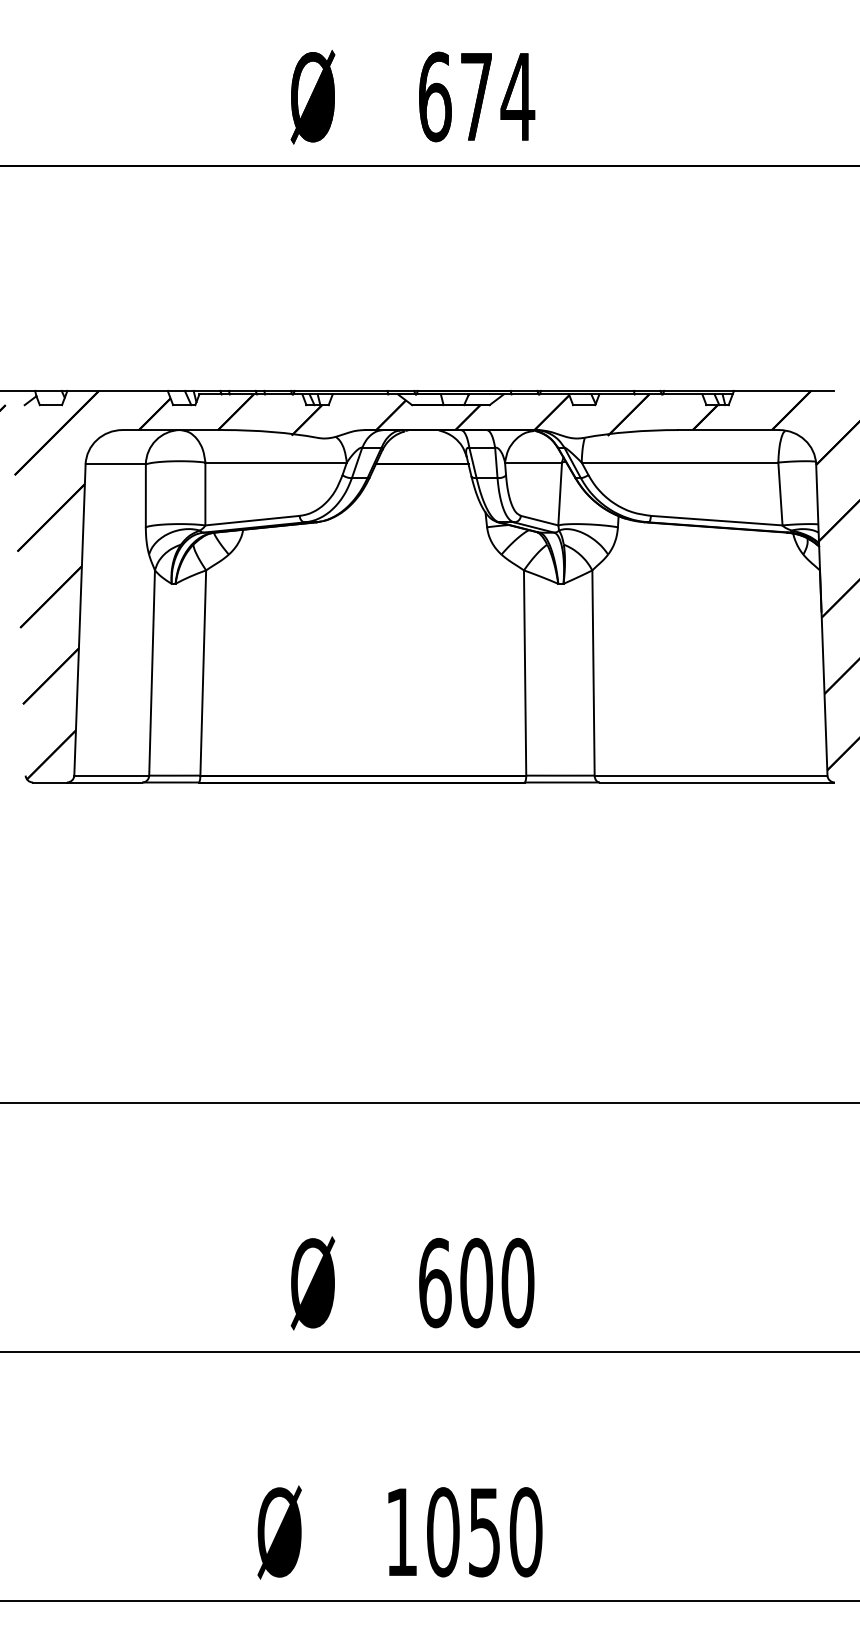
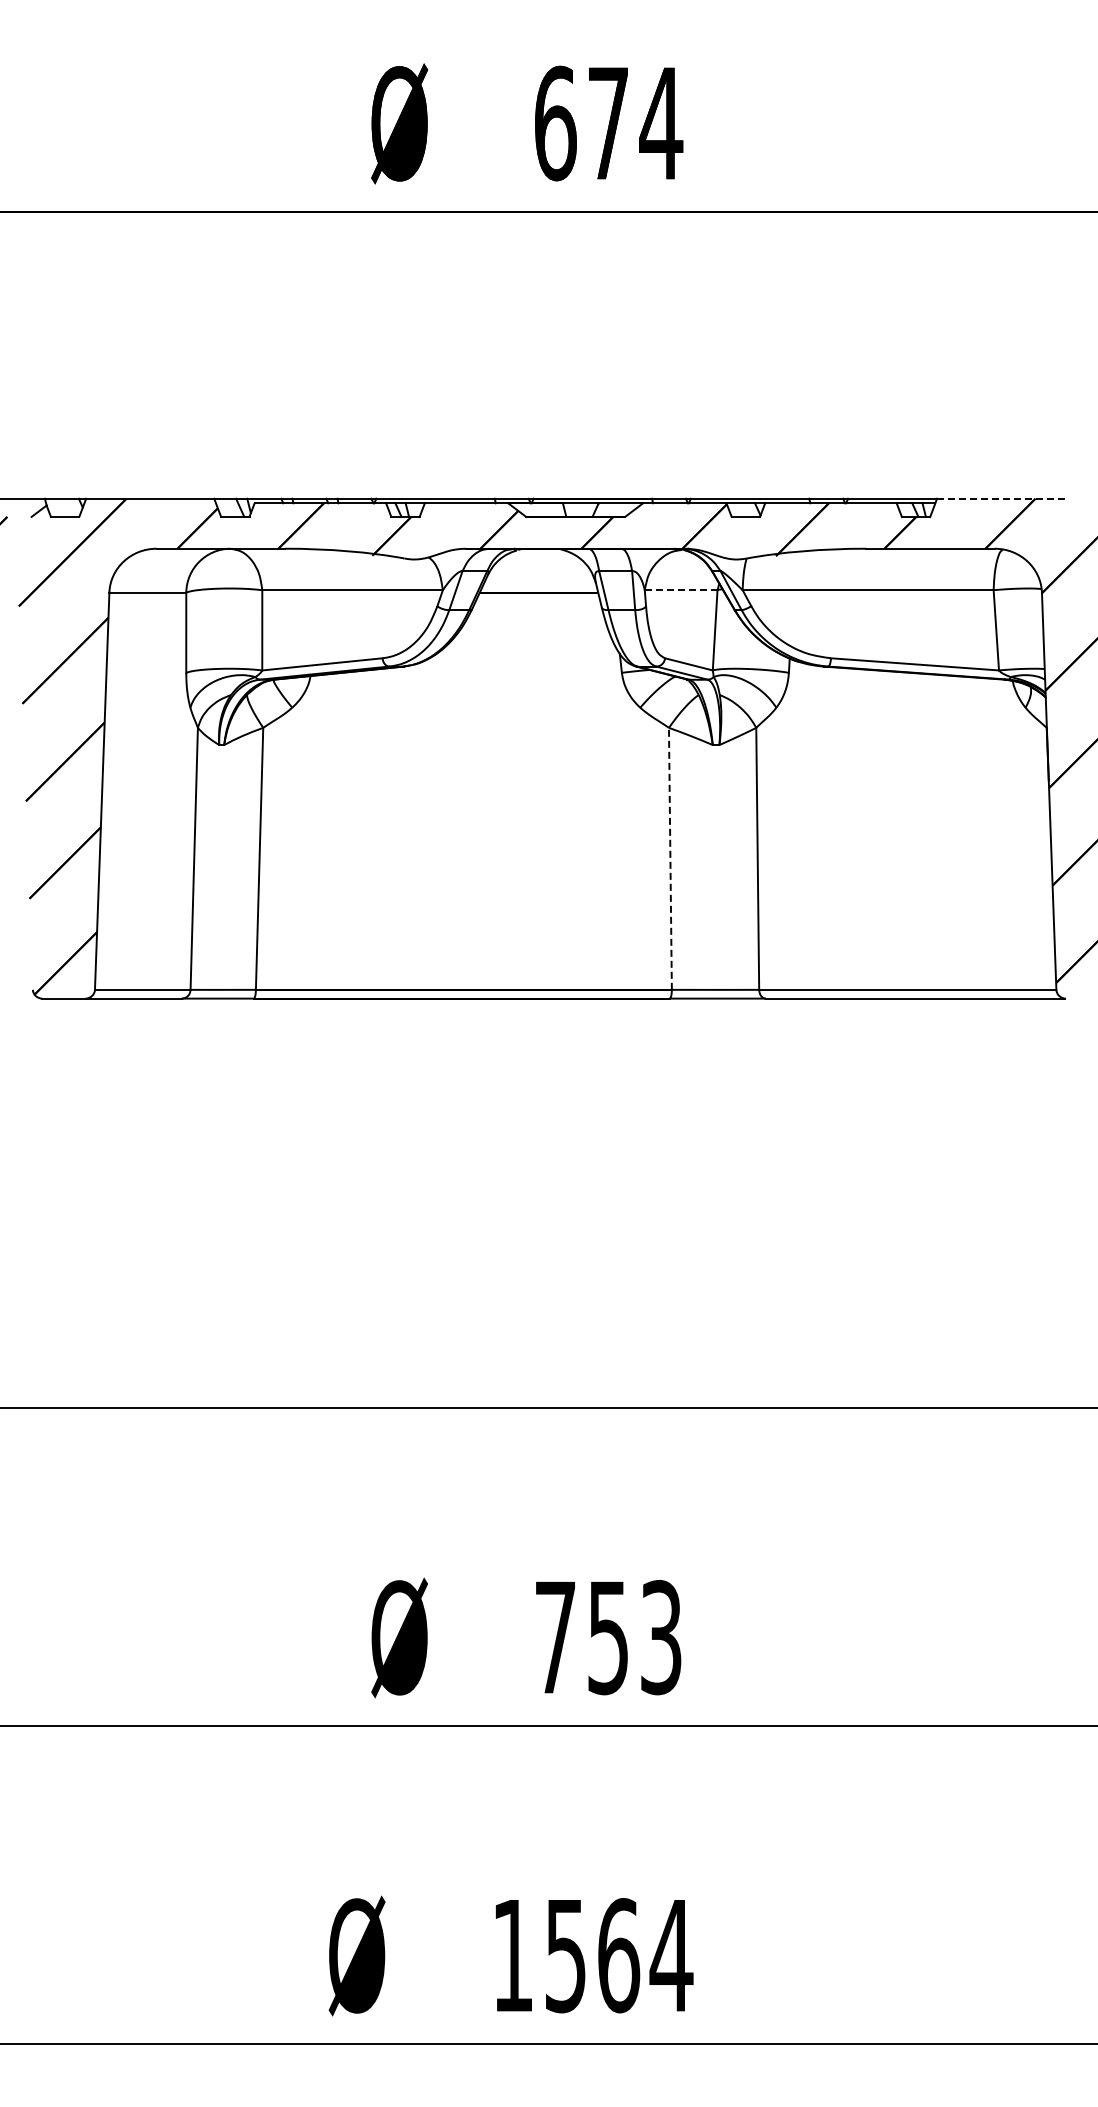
line: (783, 390) -> (1000, 498), solid -> dashed
line: (533, 462) -> (680, 590), solid -> dashed
line: (525, 672) -> (670, 858), solid -> dashed
text: (476, 1283) -> (608, 1637), 600 -> 753
text: (485, 1532) -> (619, 1955), 1050 -> 1564

